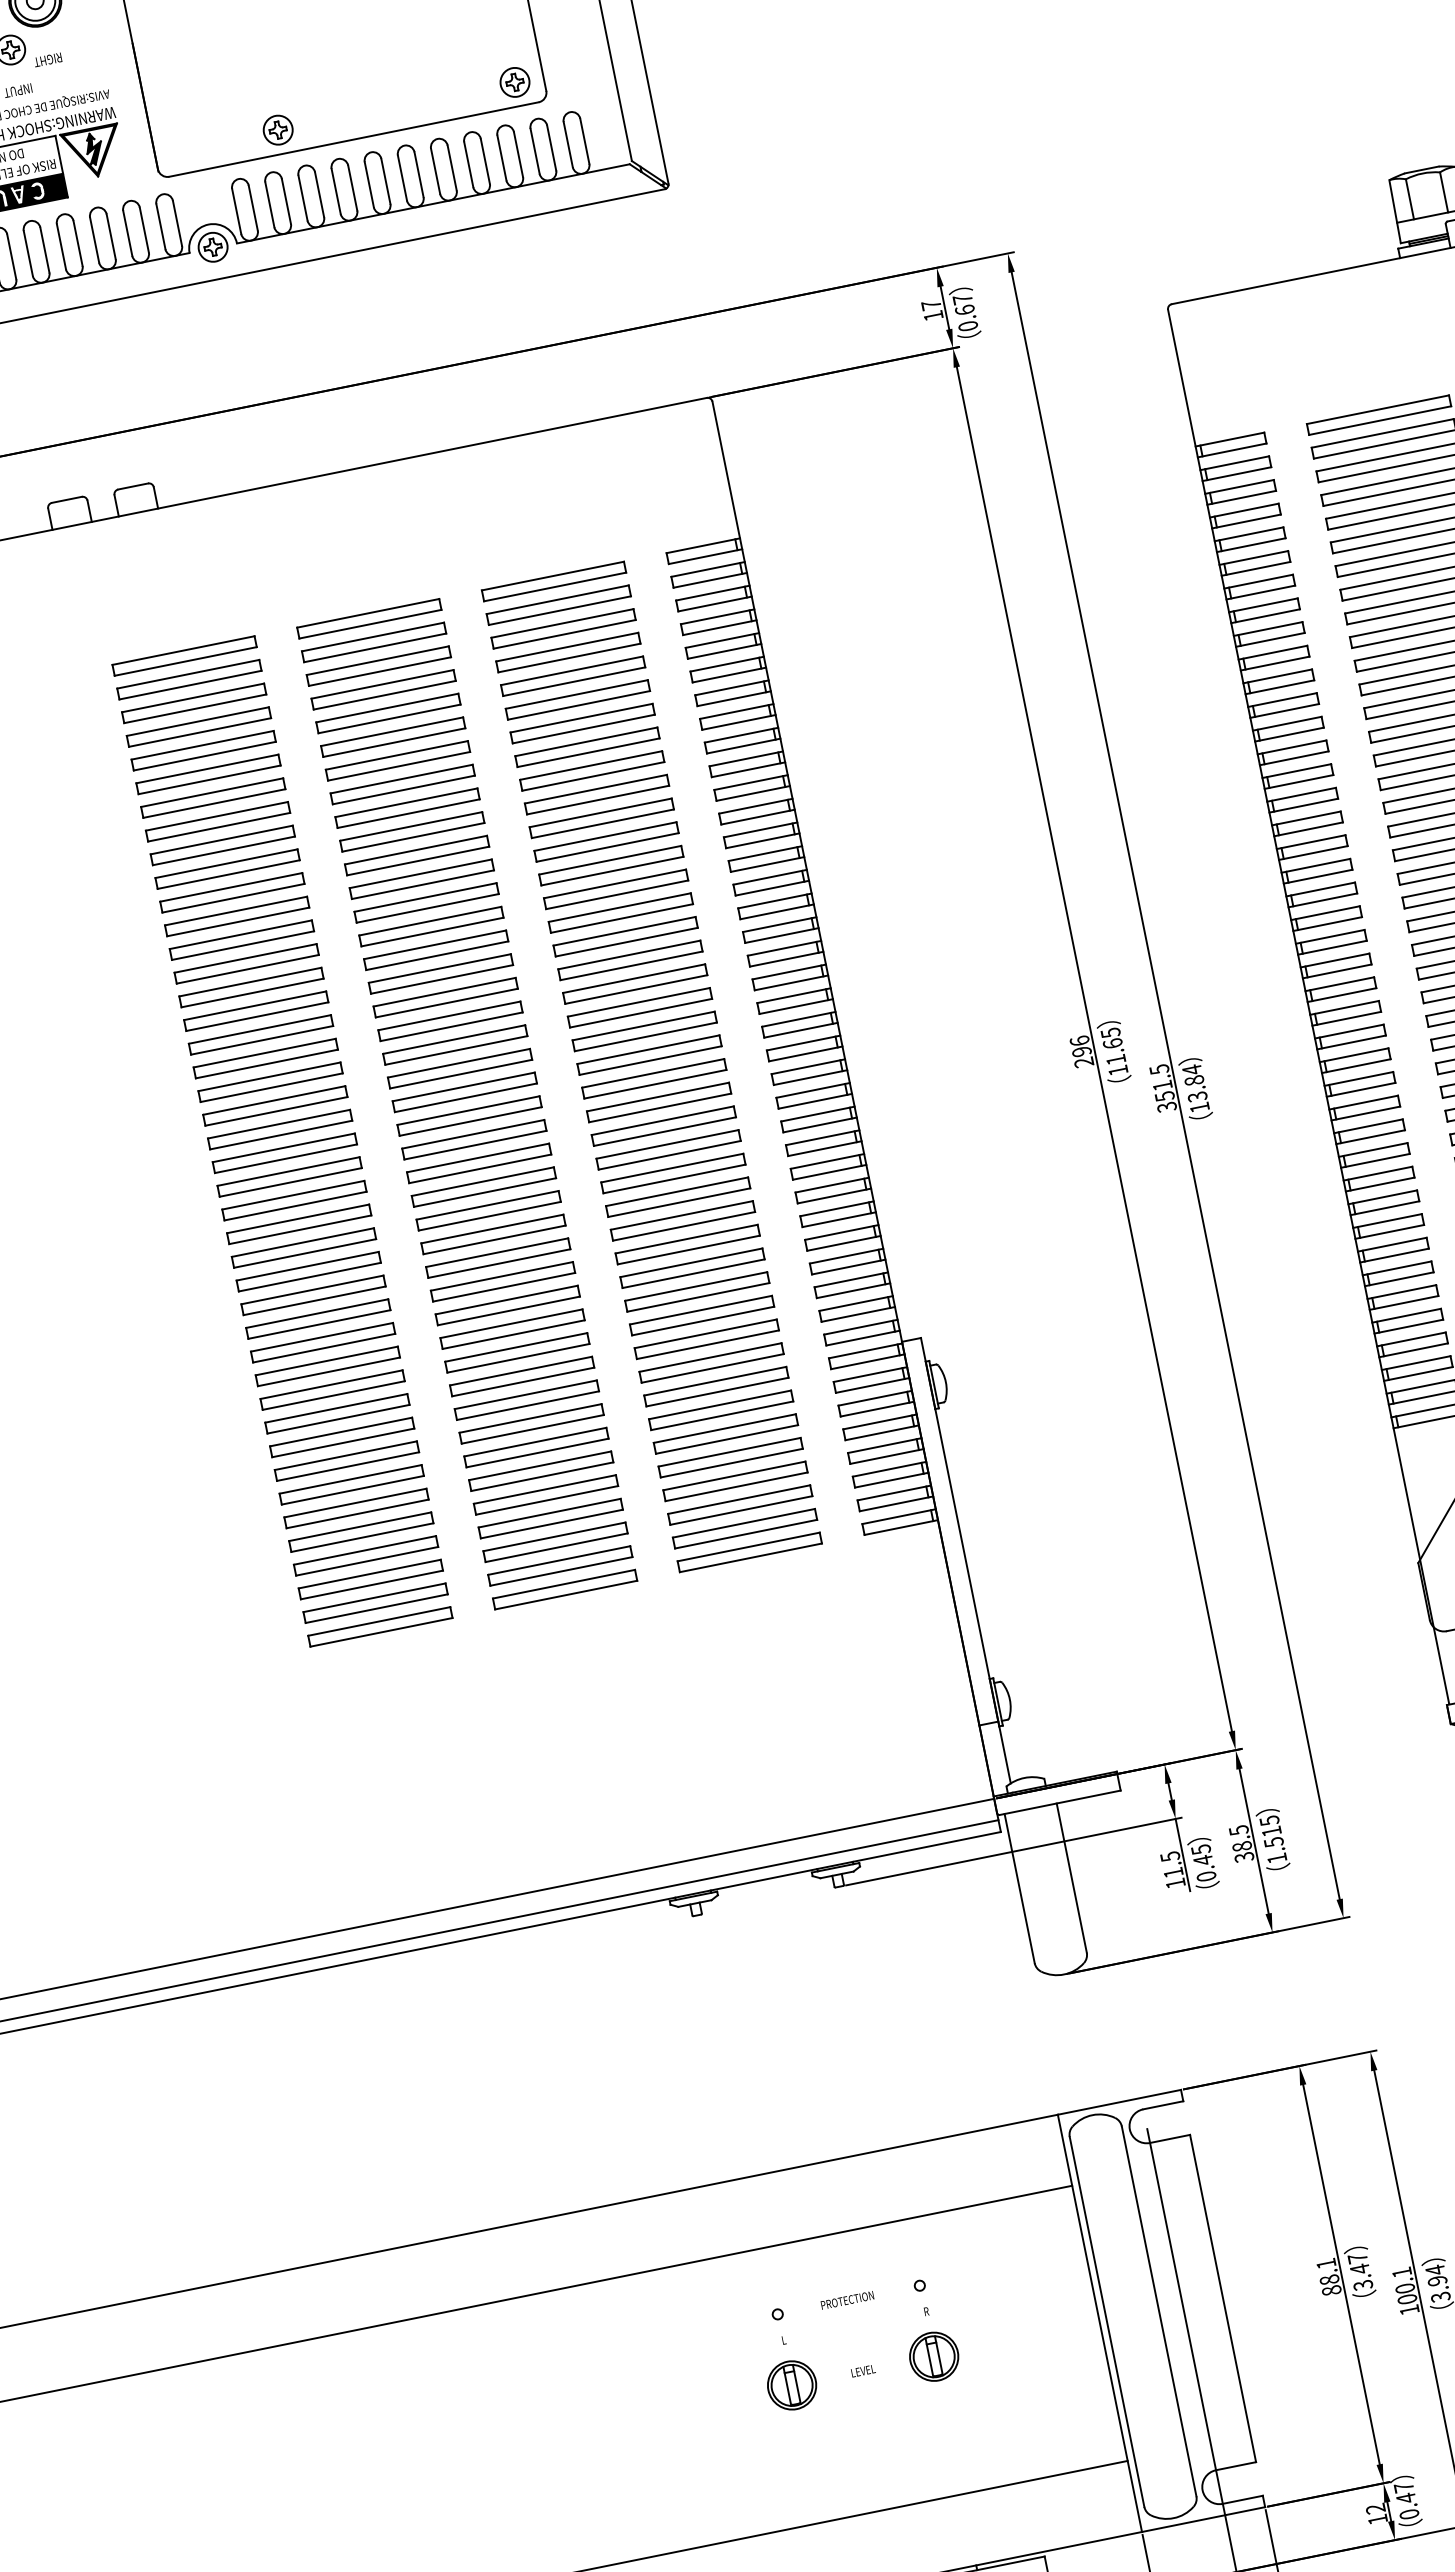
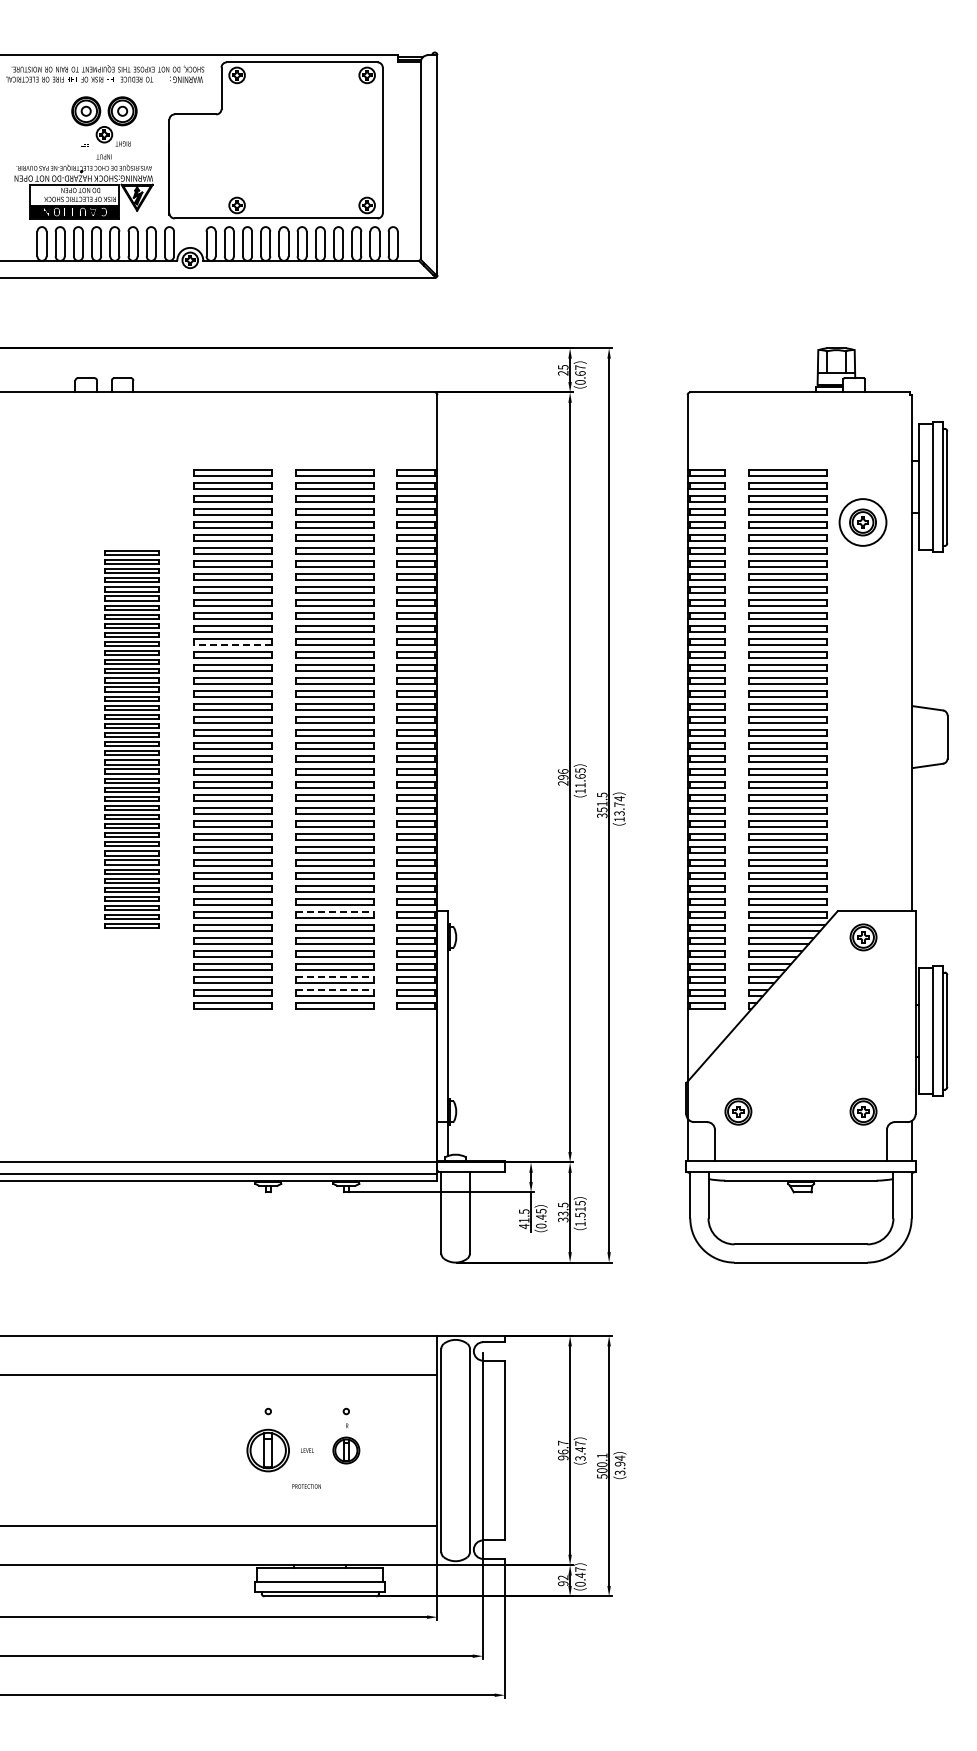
text: (932, 310) -> (563, 370), 17 -> 25
line: (431, 932) -> (232, 645), solid -> dashed
text: (1194, 1080) -> (619, 804), 13.84 -> 13.74
part: (281, 1141) -> (131, 739), size x0.7
line: (716, 1381) -> (335, 912), solid -> dashed
line: (740, 1499) -> (335, 977), solid -> dashed
line: (745, 1523) -> (335, 990), solid -> dashed
text: (1242, 1845) -> (563, 1213), 38.5 -> 33.5
text: (1176, 1883) -> (524, 1226), 11.5 -> 41.5
text: (1329, 2276) -> (563, 1450), 88.1 -> 96.7
text: (847, 2300) -> (306, 1486), moved
text: (1409, 2310) -> (602, 1476), 100.1 -> 500.1
part: (792, 2385) -> (268, 1450), size x1.6
text: (1378, 2519) -> (563, 1583), 12 -> 92

